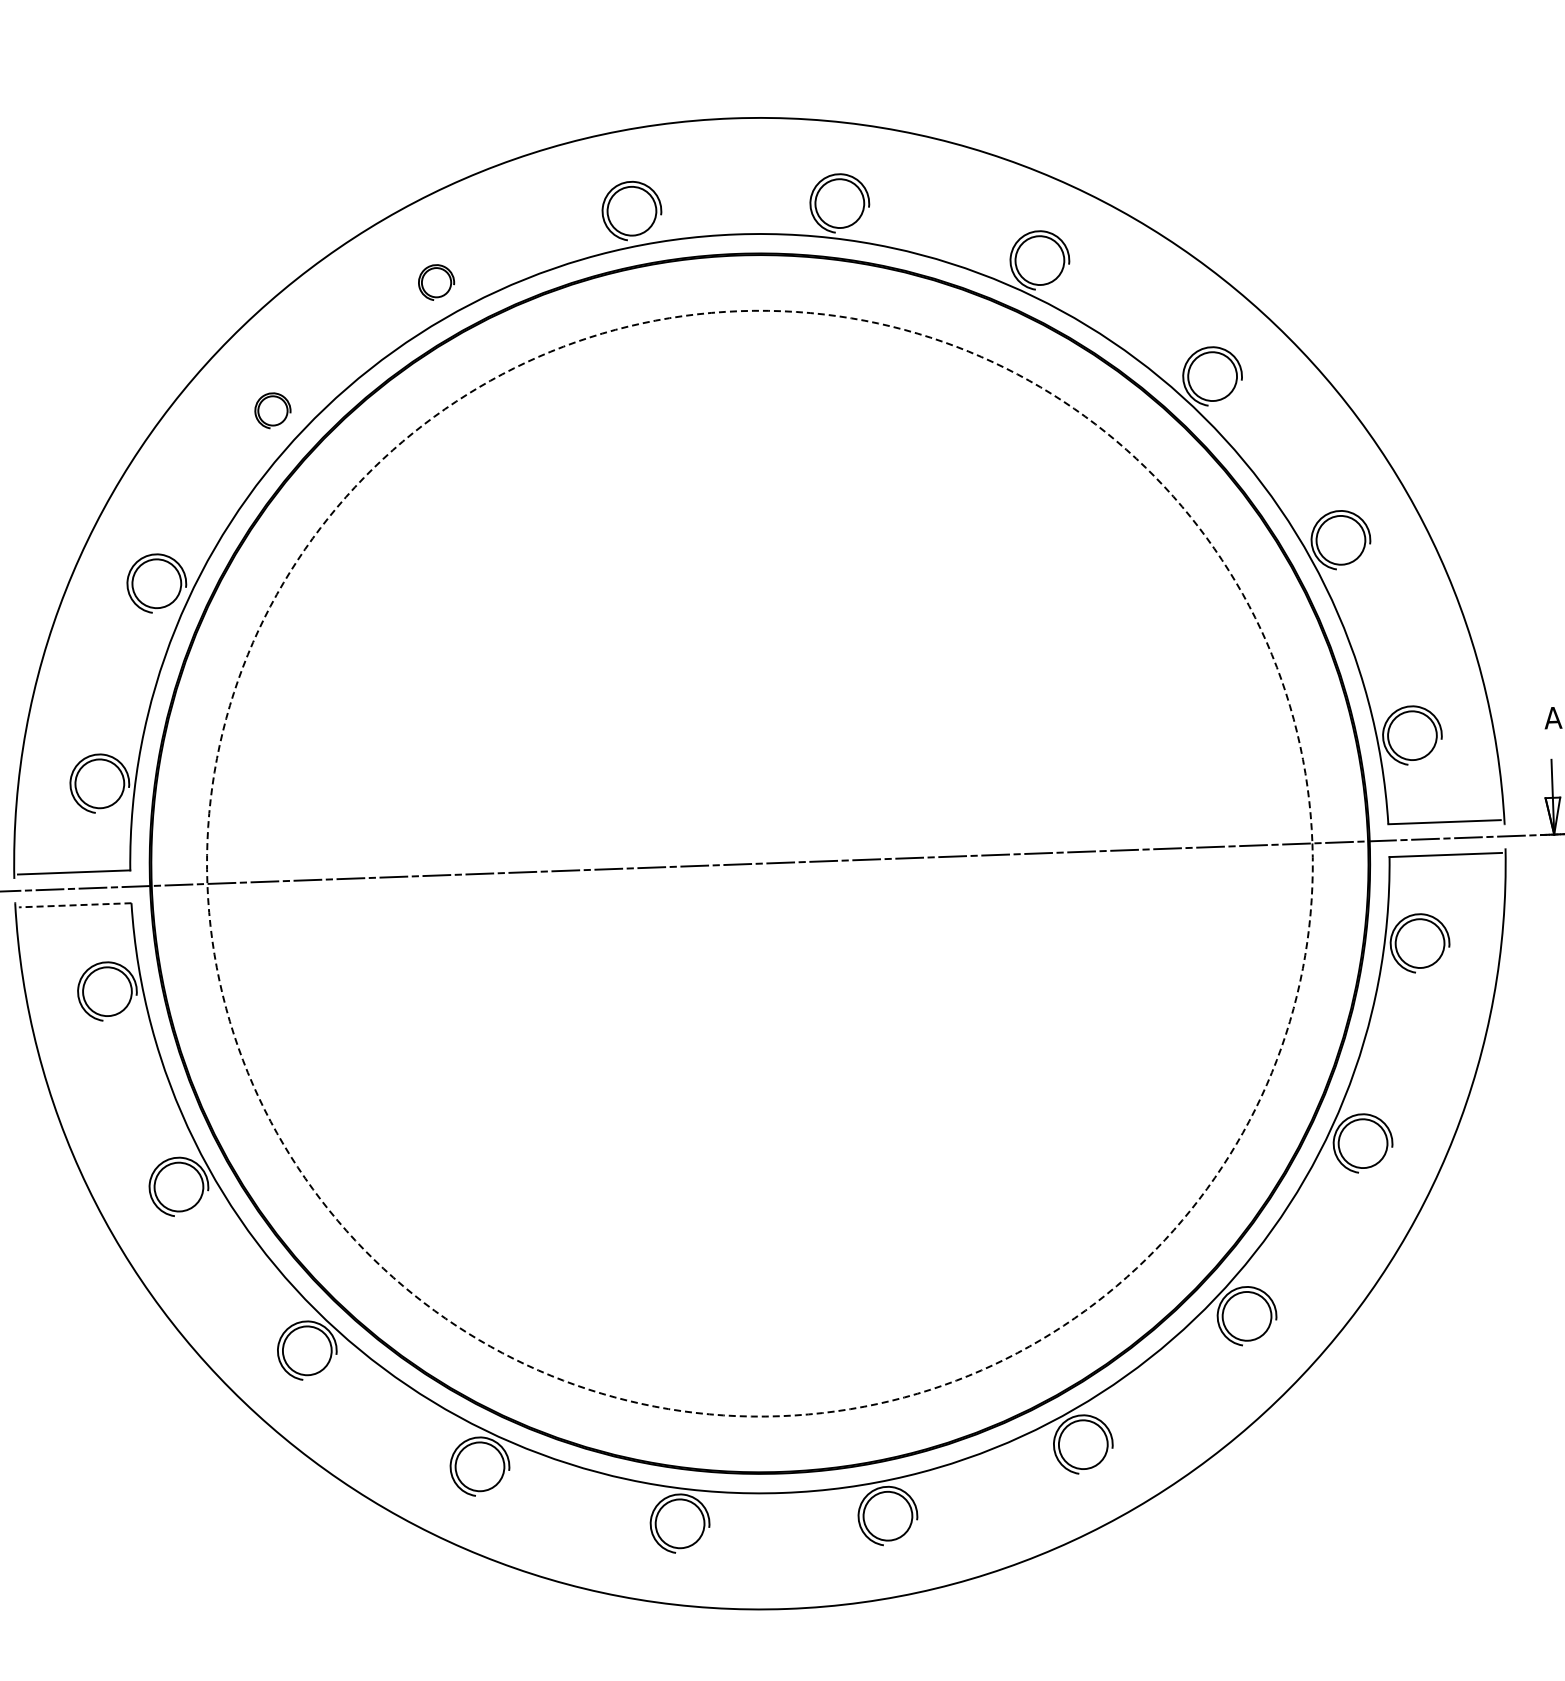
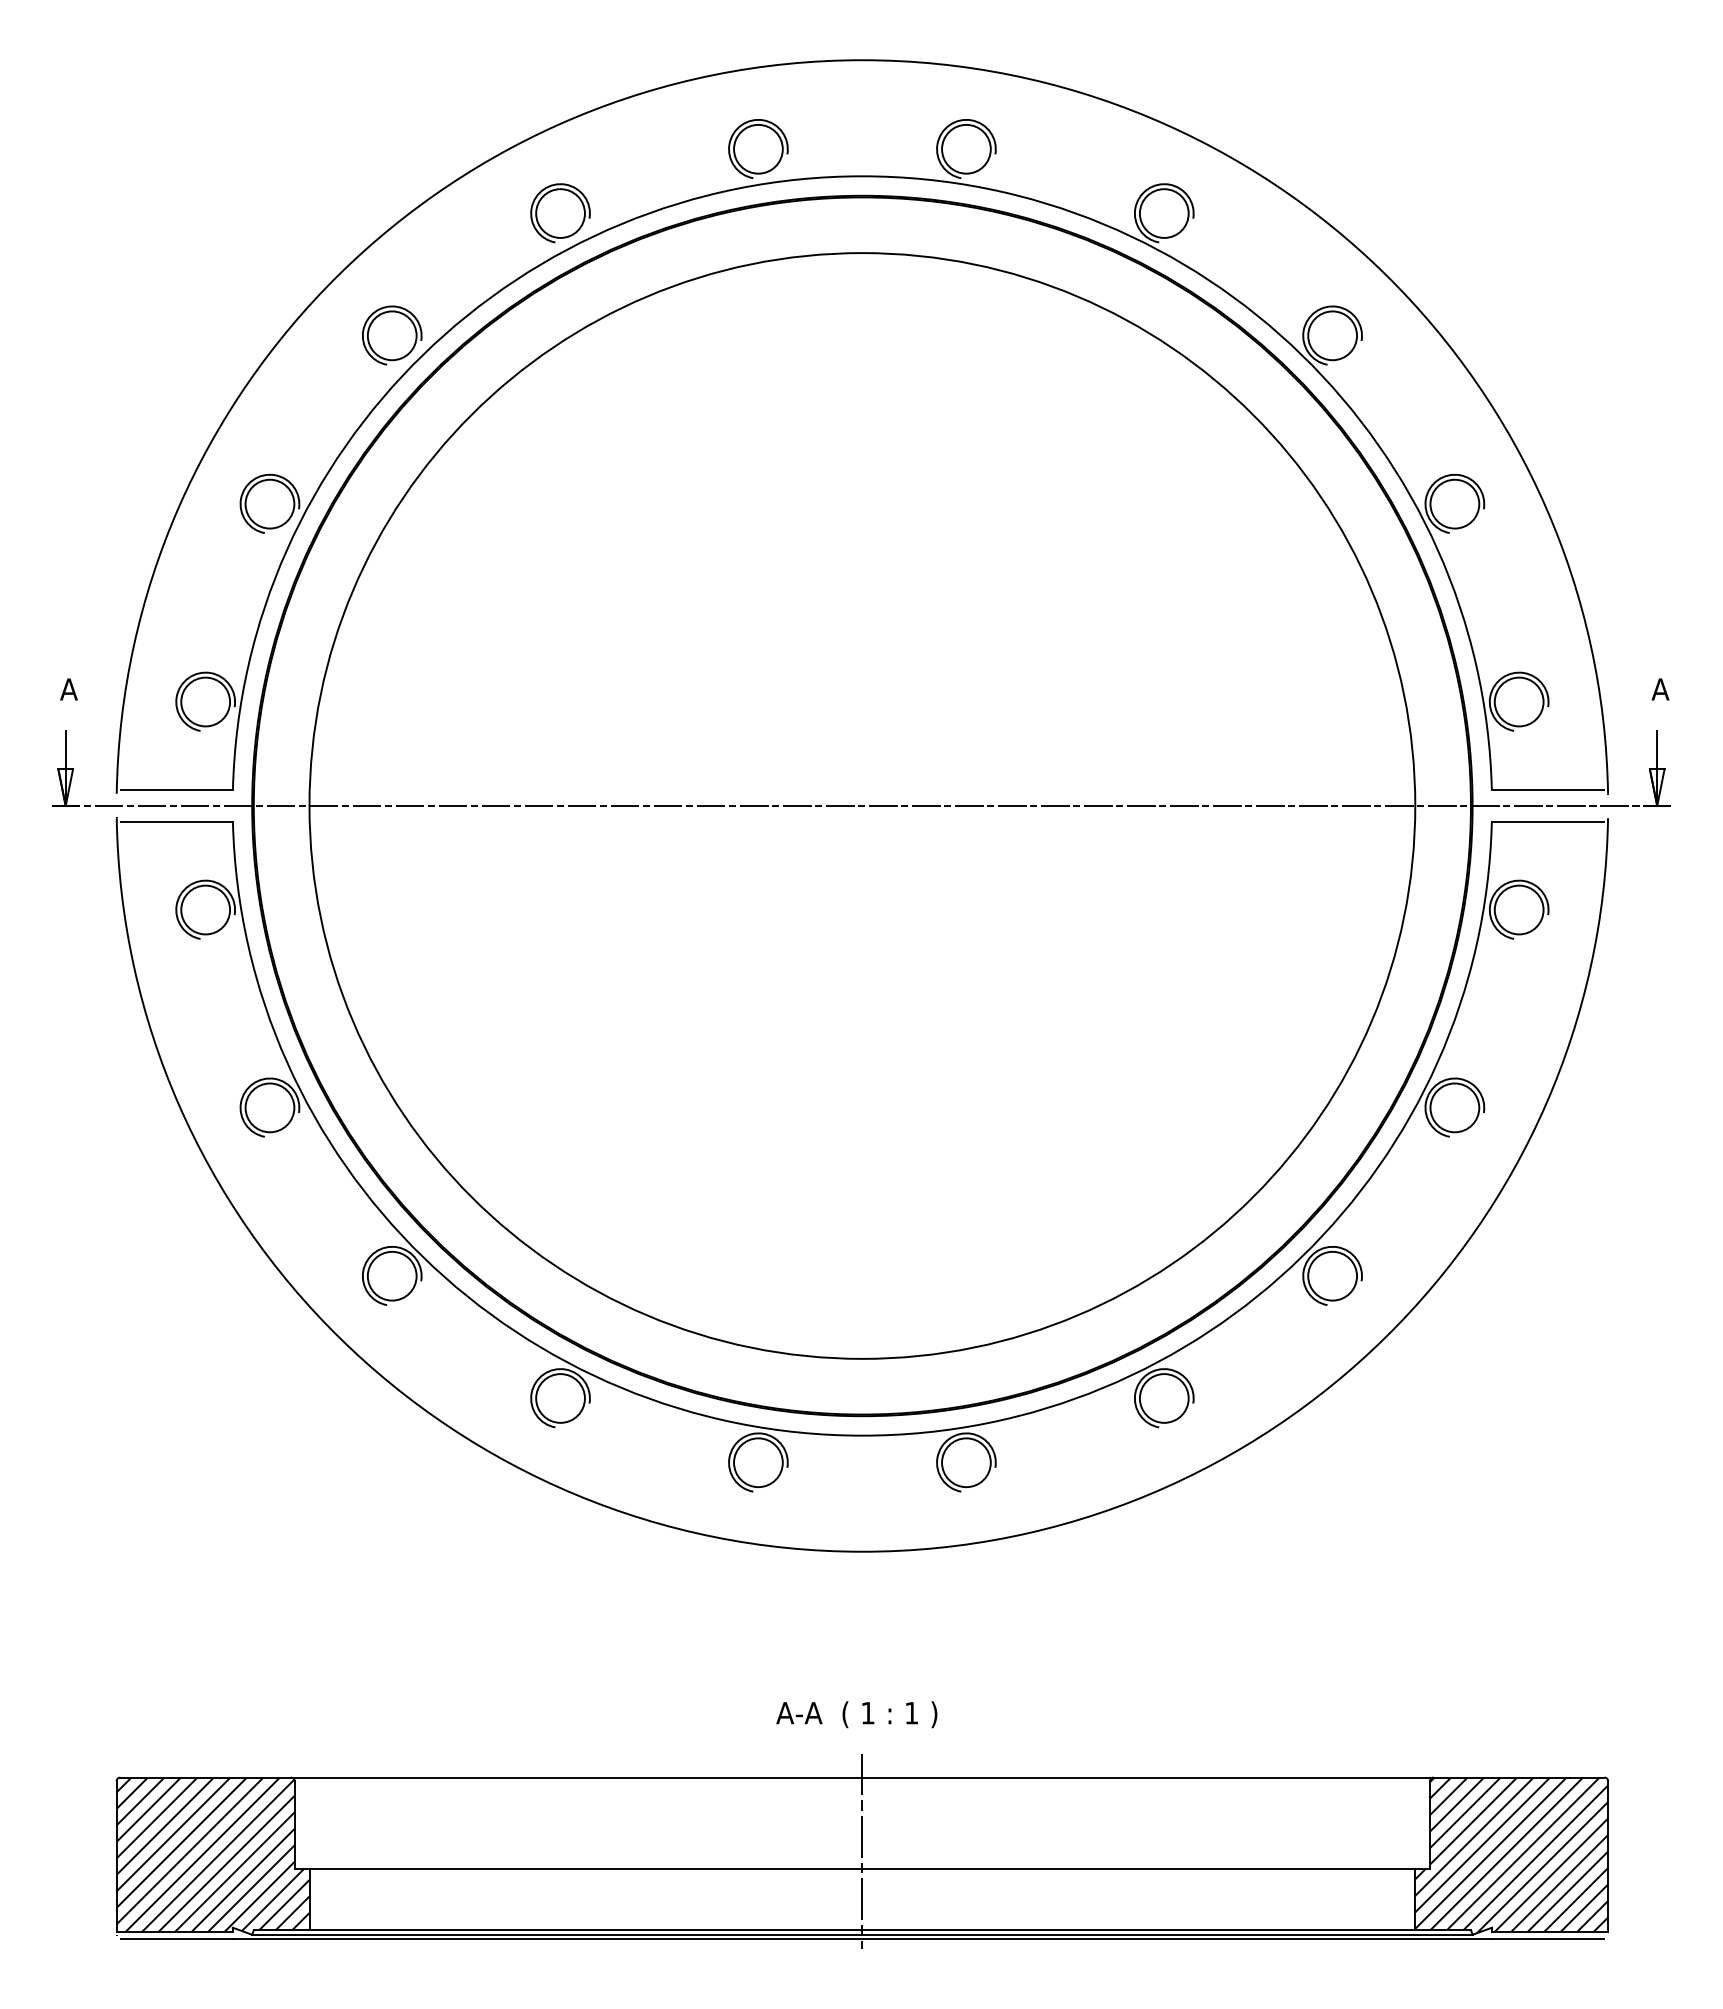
part: (436, 282) -> (560, 213), size x1.67
part: (273, 410) -> (392, 335), size x1.67
circle: (760, 863) -> (862, 805), dashed -> solid
line: (75, 905) -> (176, 822), dashed -> solid

